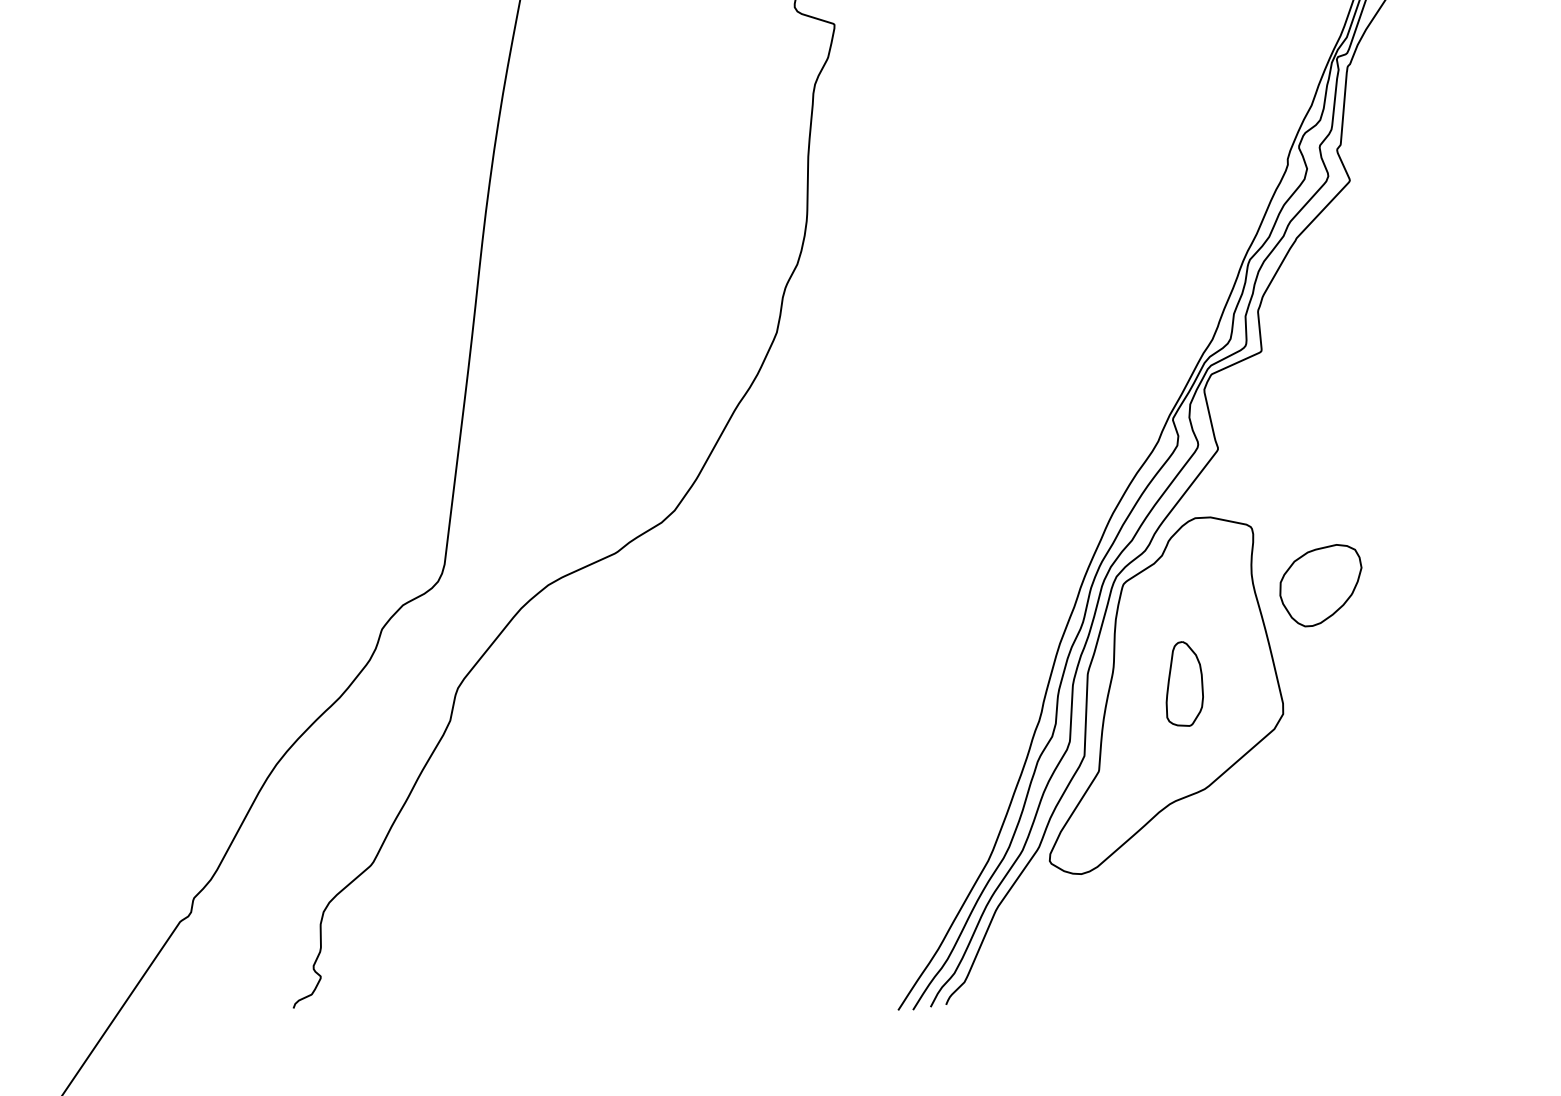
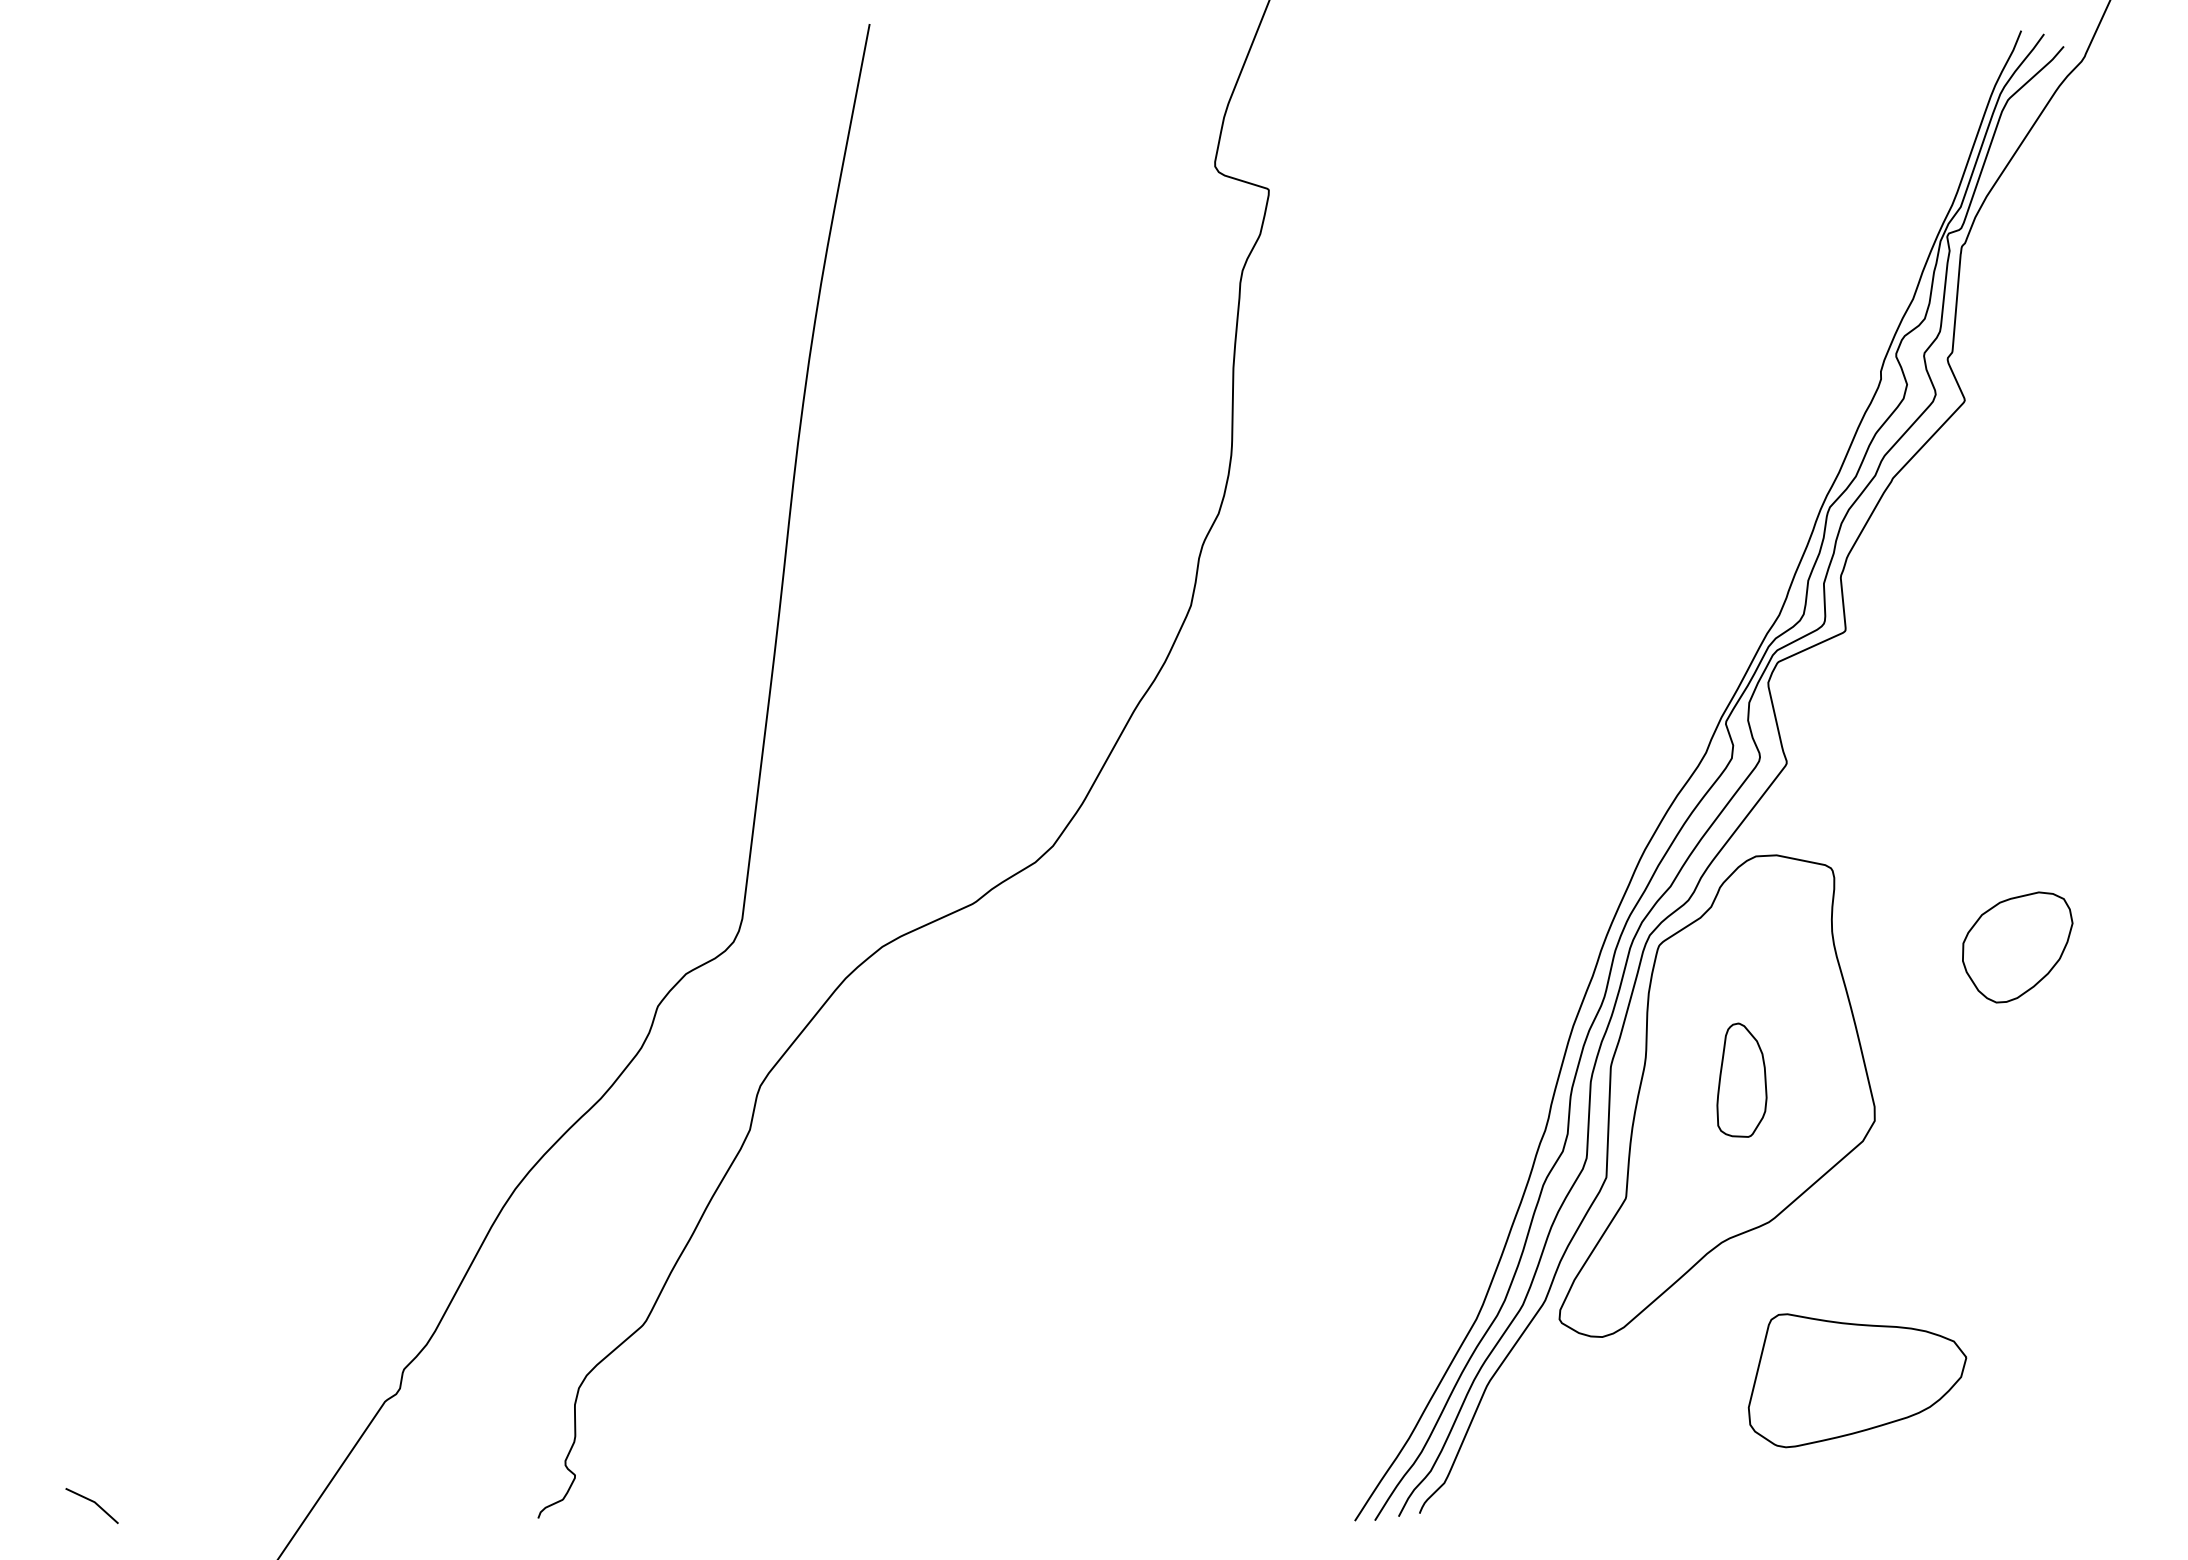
part: (1320, 585) -> (2017, 947), moved
part: (1270, 906) -> (1857, 1380), added

